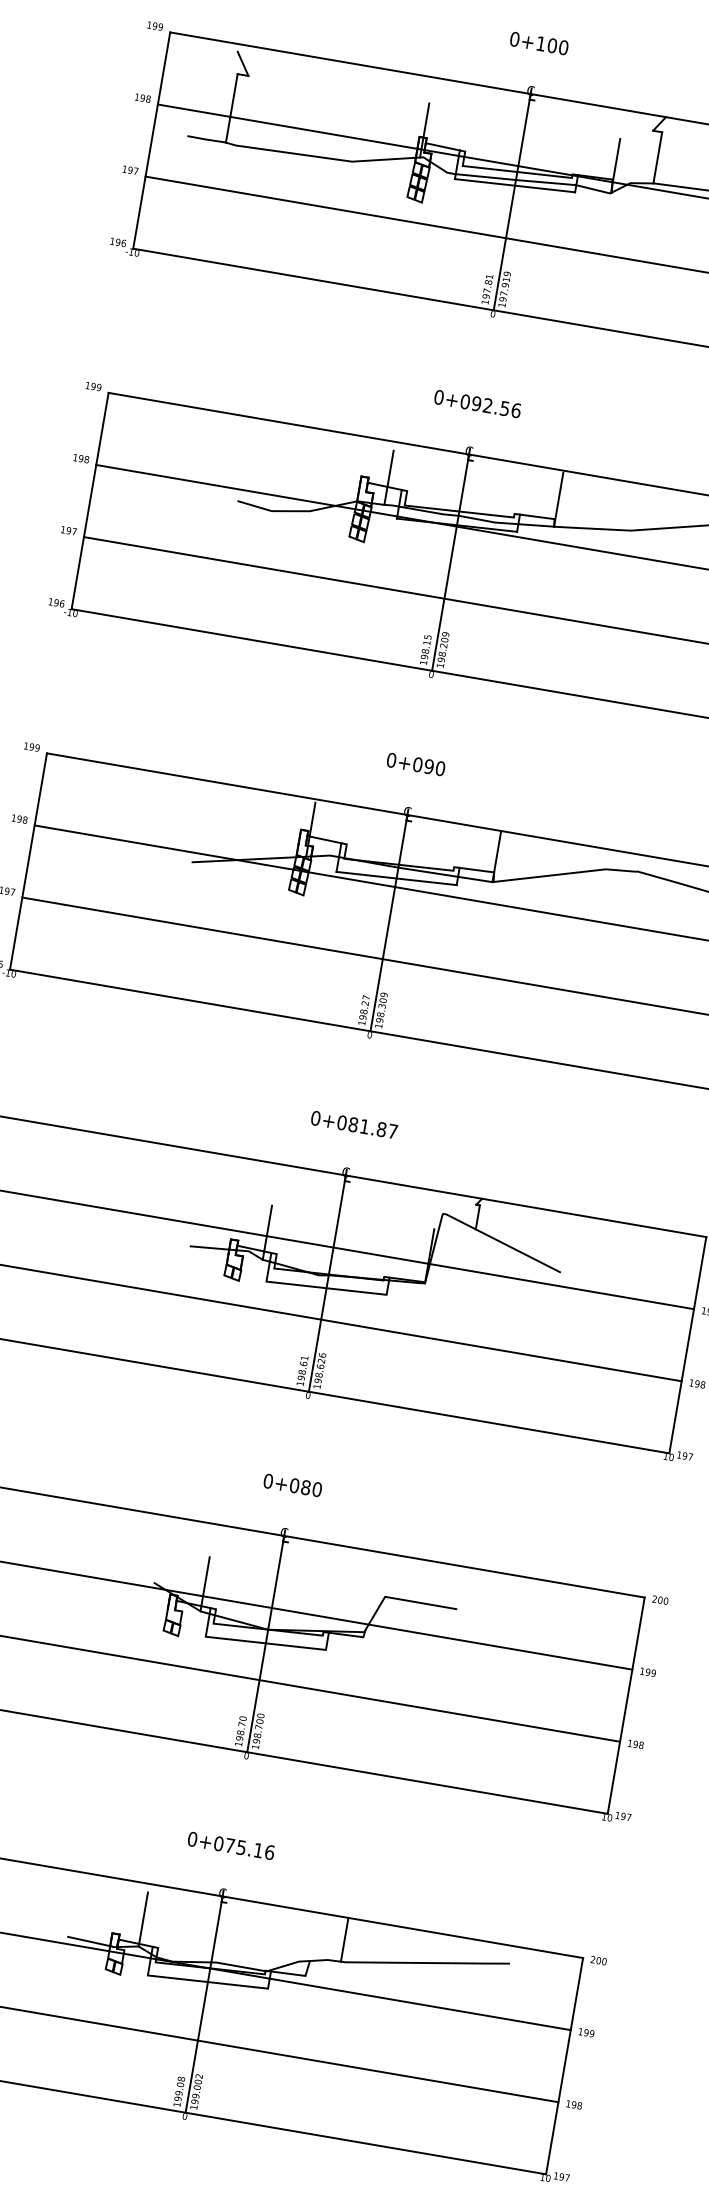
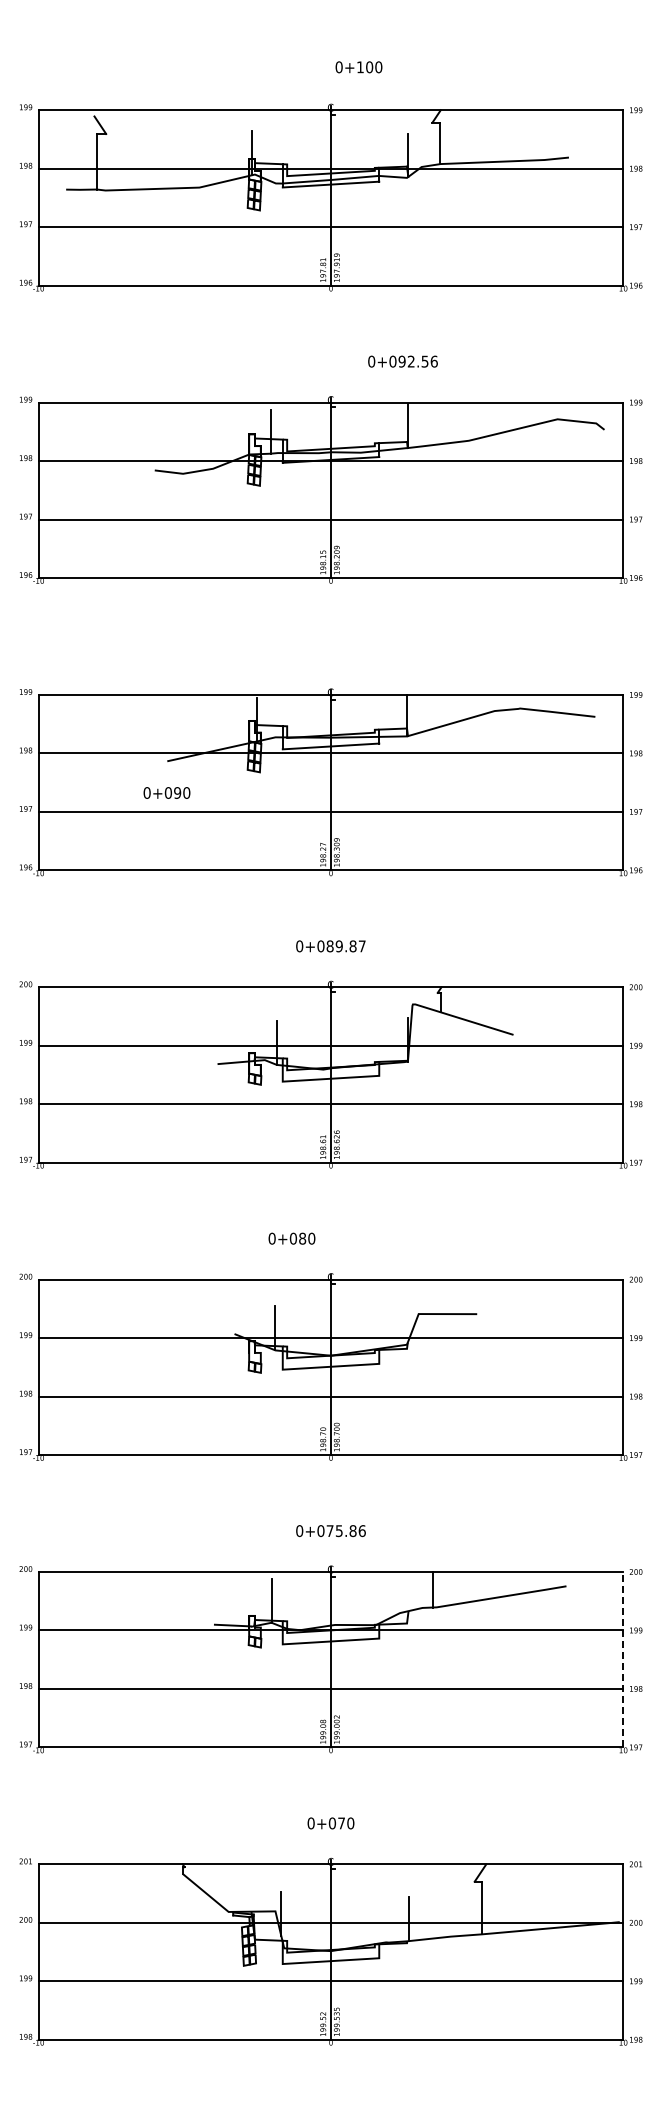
text: (538, 43) -> (358, 67), moved
text: (477, 403) -> (402, 361), moved
text: (415, 763) -> (166, 792), moved
text: (363, 1126) -> (338, 946), 0+081.87 -> 0+089.87
text: (292, 1485) -> (291, 1238), moved
text: (257, 1850) -> (352, 1531), 0+075.16 -> 0+075.86
line: (564, 2065) -> (623, 1659), solid -> dashed

